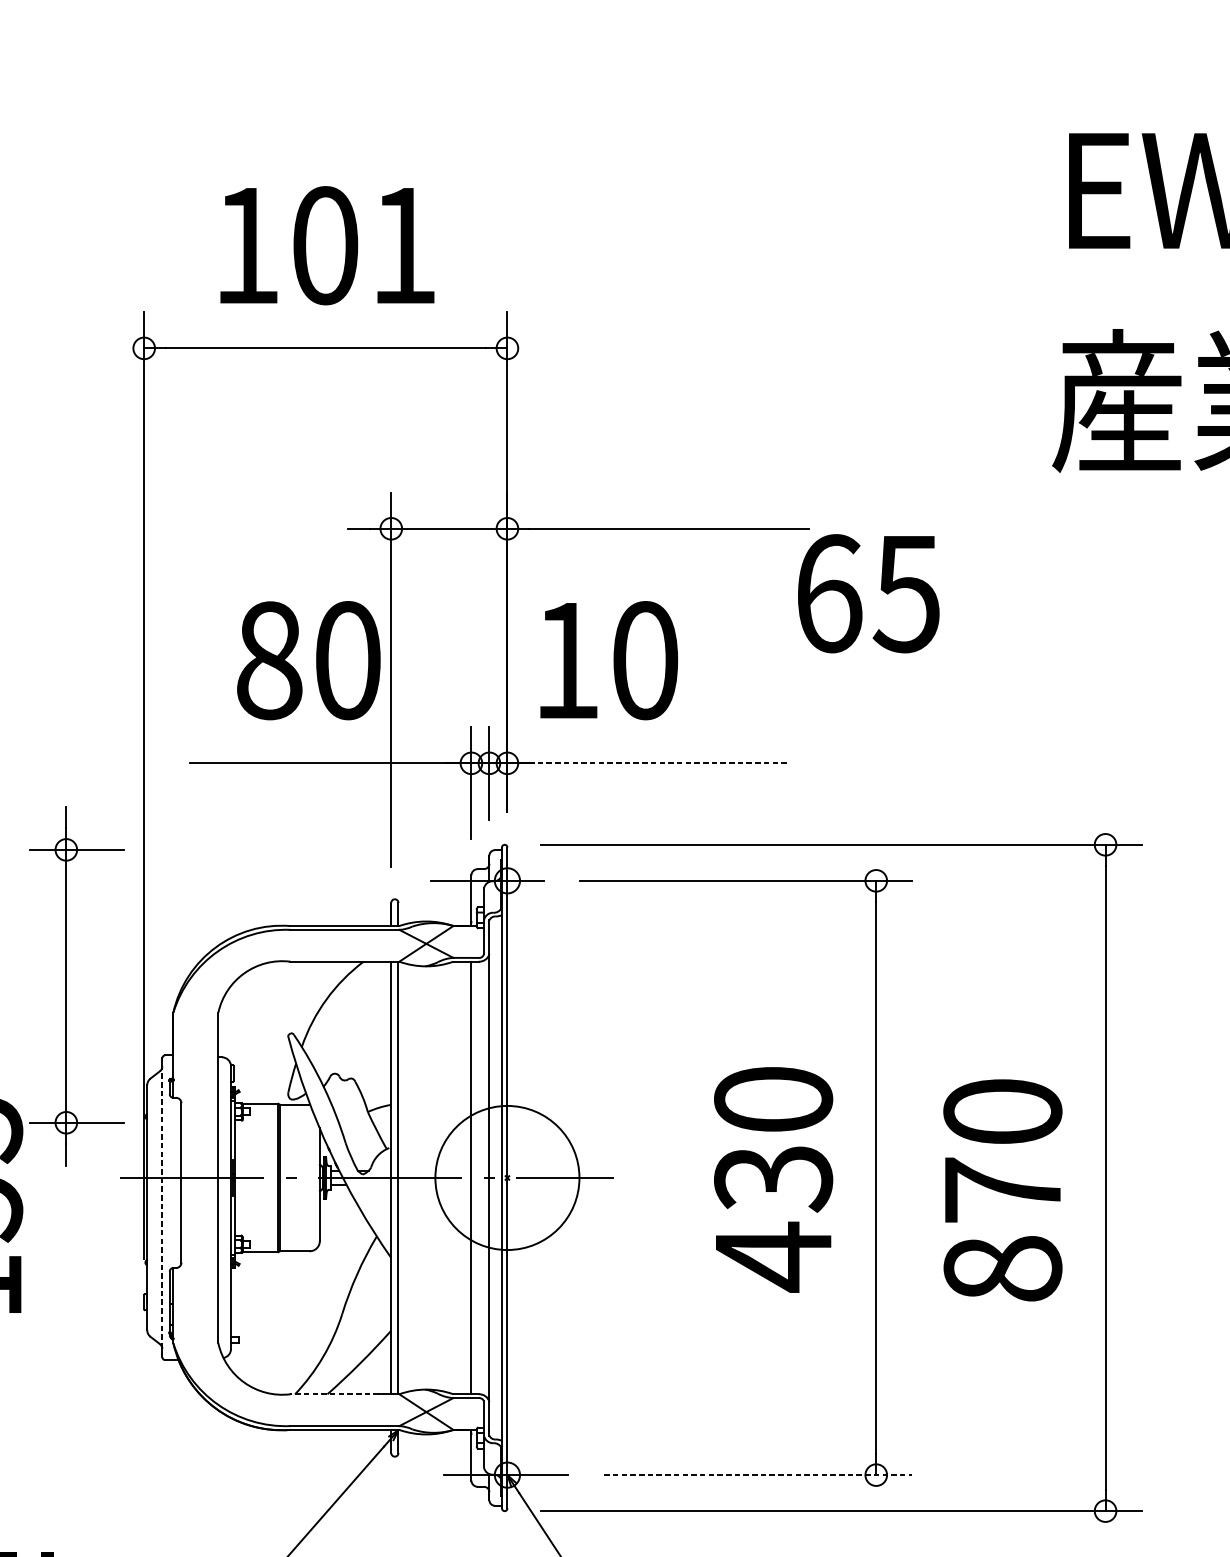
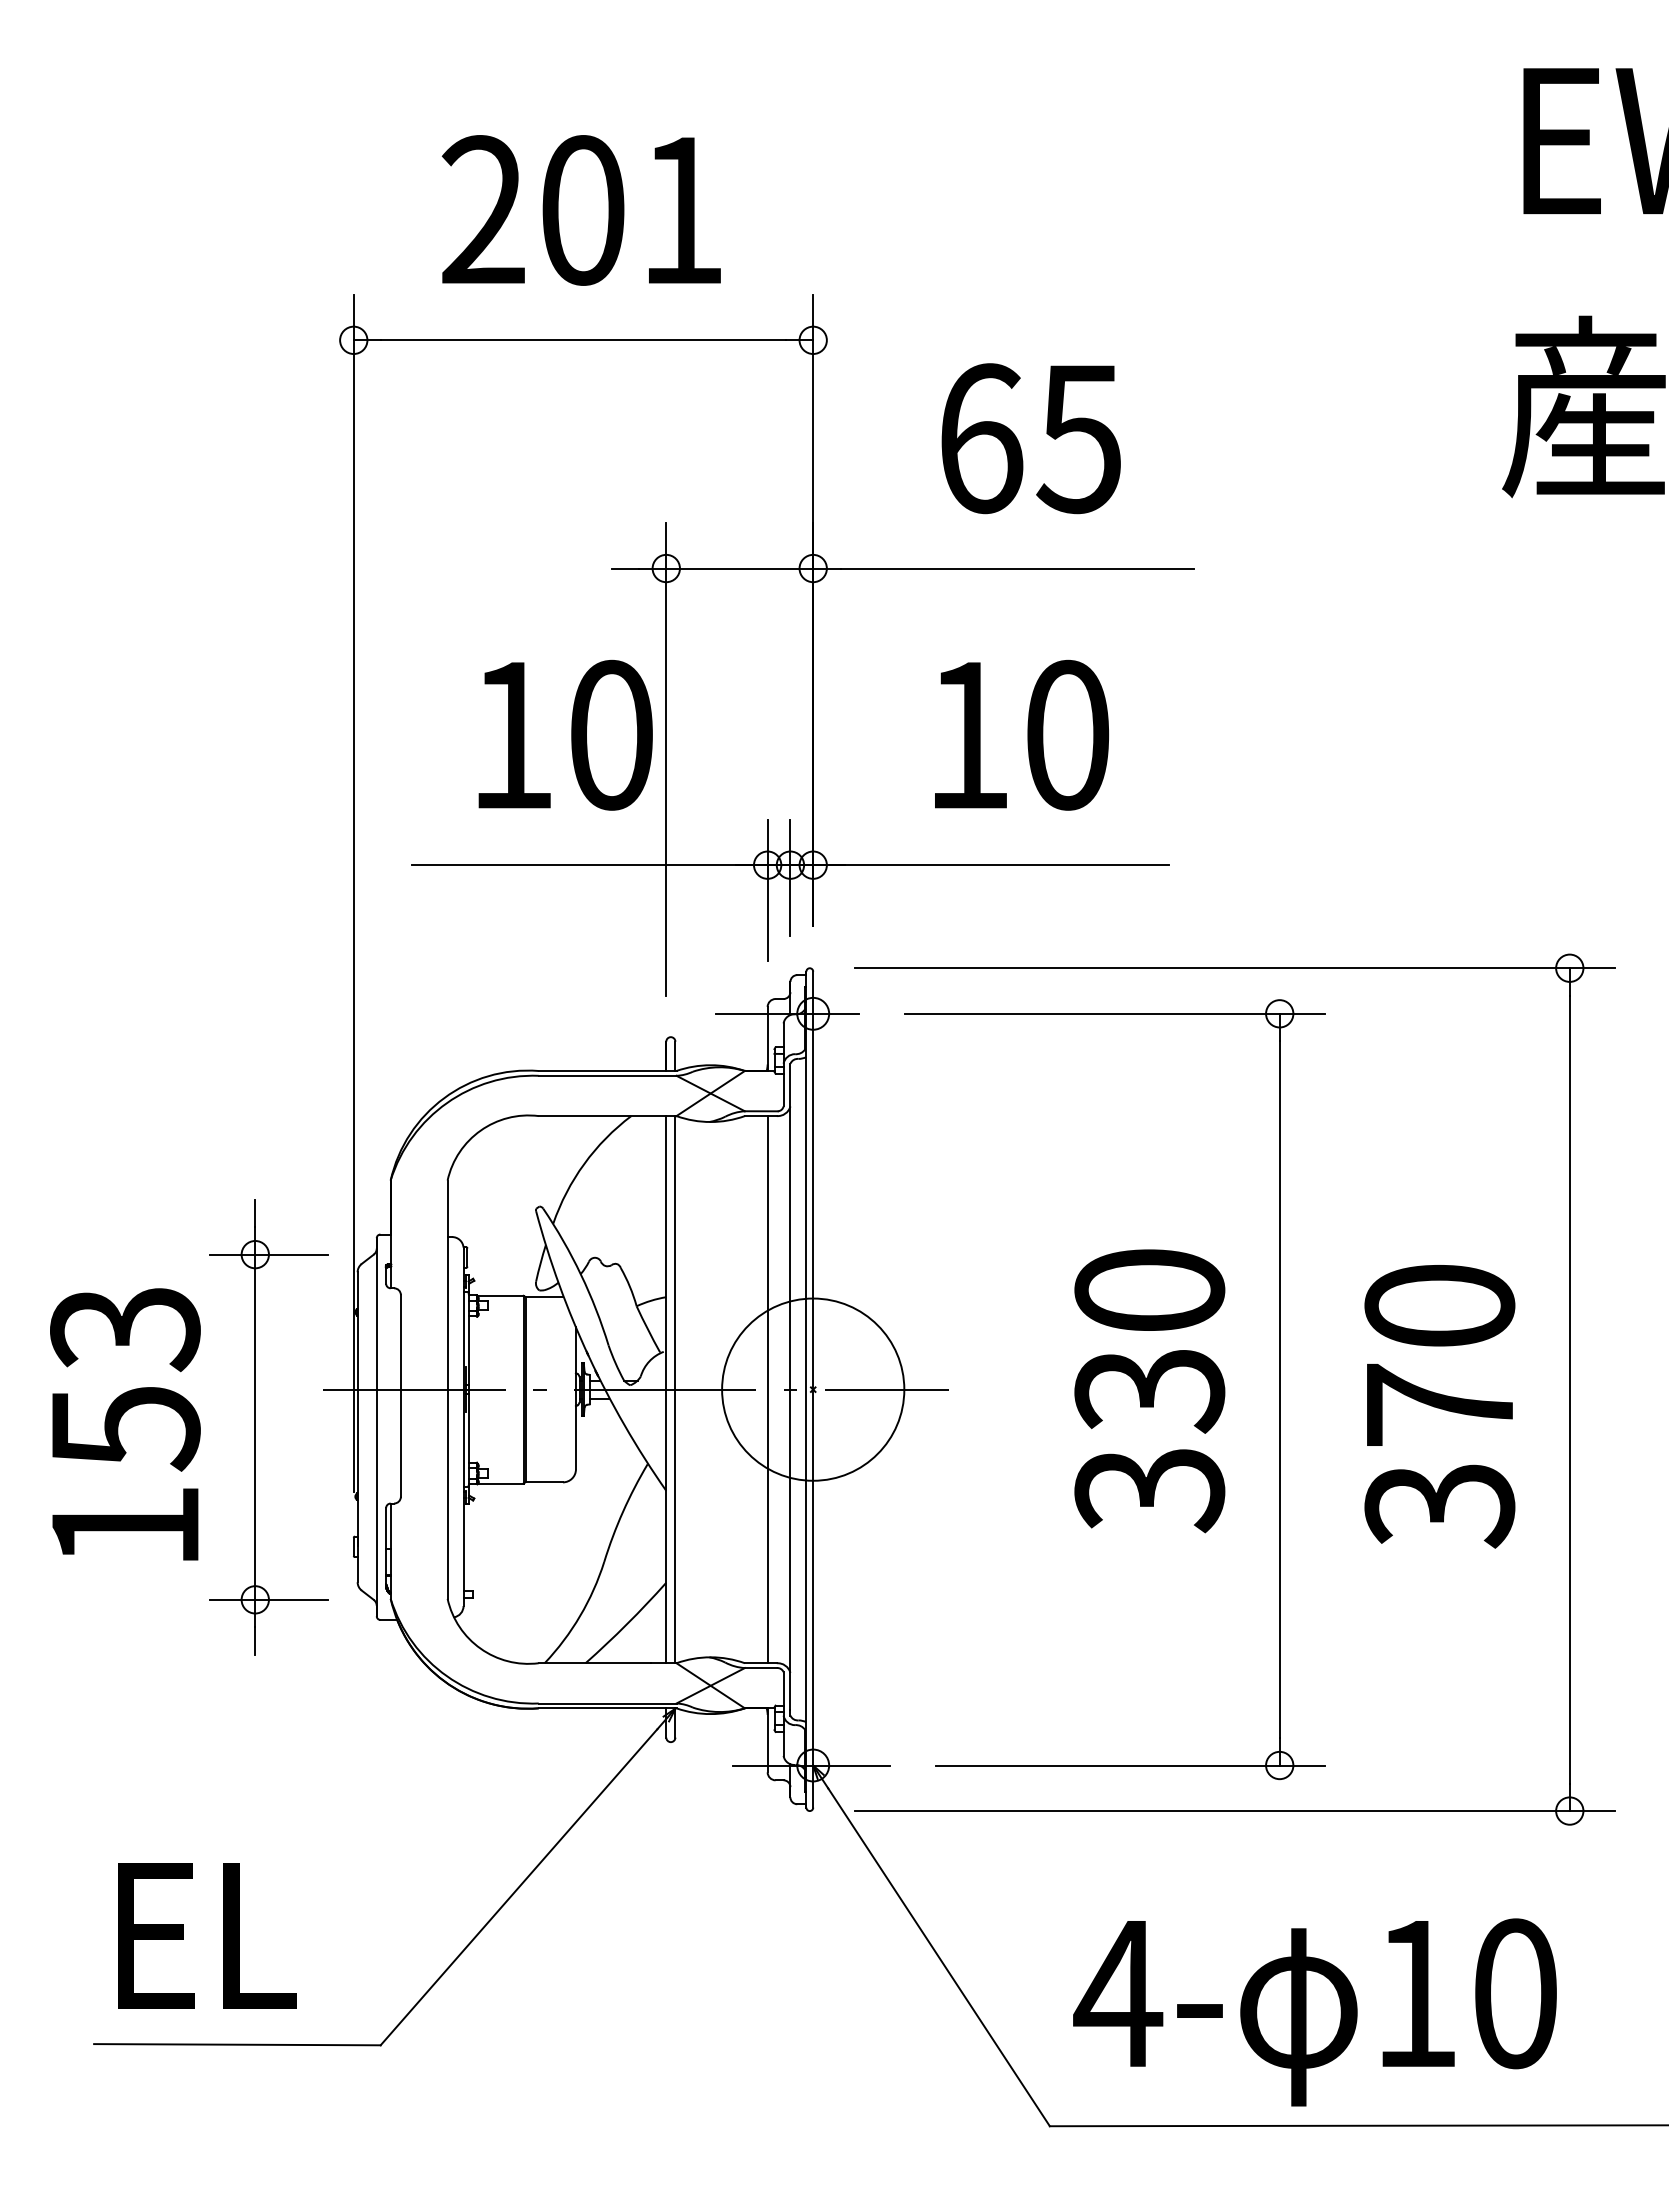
text: (245, 244) -> (482, 209), 101 -> 201
text: (868, 593) -> (1030, 438), moved
text: (269, 660) -> (512, 735), 80 -> 10
text: (609, 660) -> (1022, 734), moved
line: (659, 763) -> (1005, 865), dashed -> solid
part: (66, 986) -> (255, 1427), moved
line: (162, 1207) -> (376, 1426), dashed -> solid
text: (773, 1256) -> (1149, 1489), 430 -> 330
text: (1002, 1269) -> (1439, 1505), 870 -> 370
line: (334, 1394) -> (594, 1663), dashed -> solid
line: (758, 1475) -> (1130, 1765), dashed -> solid

